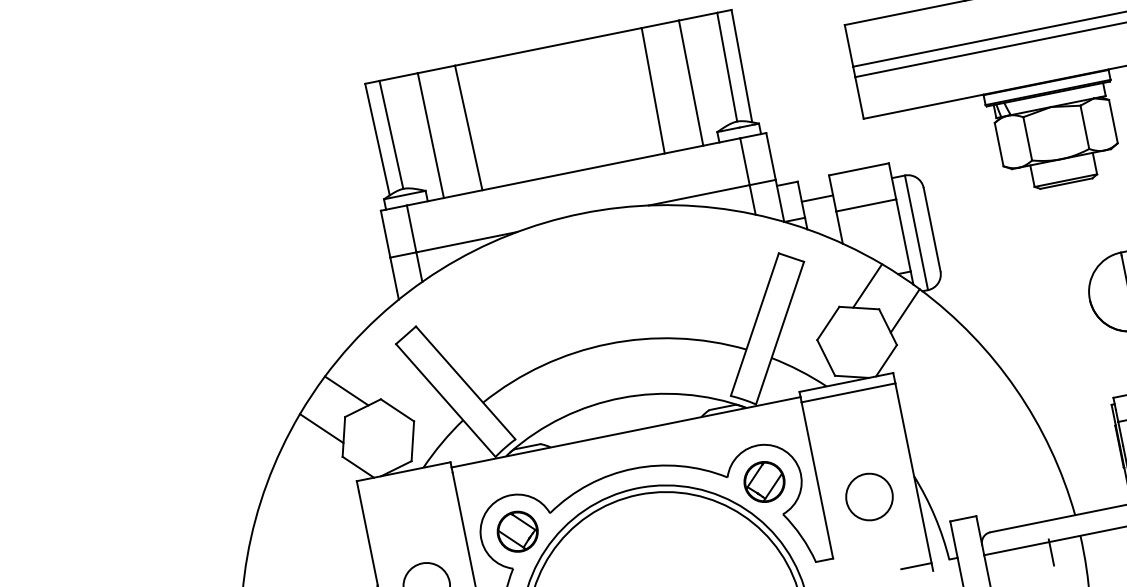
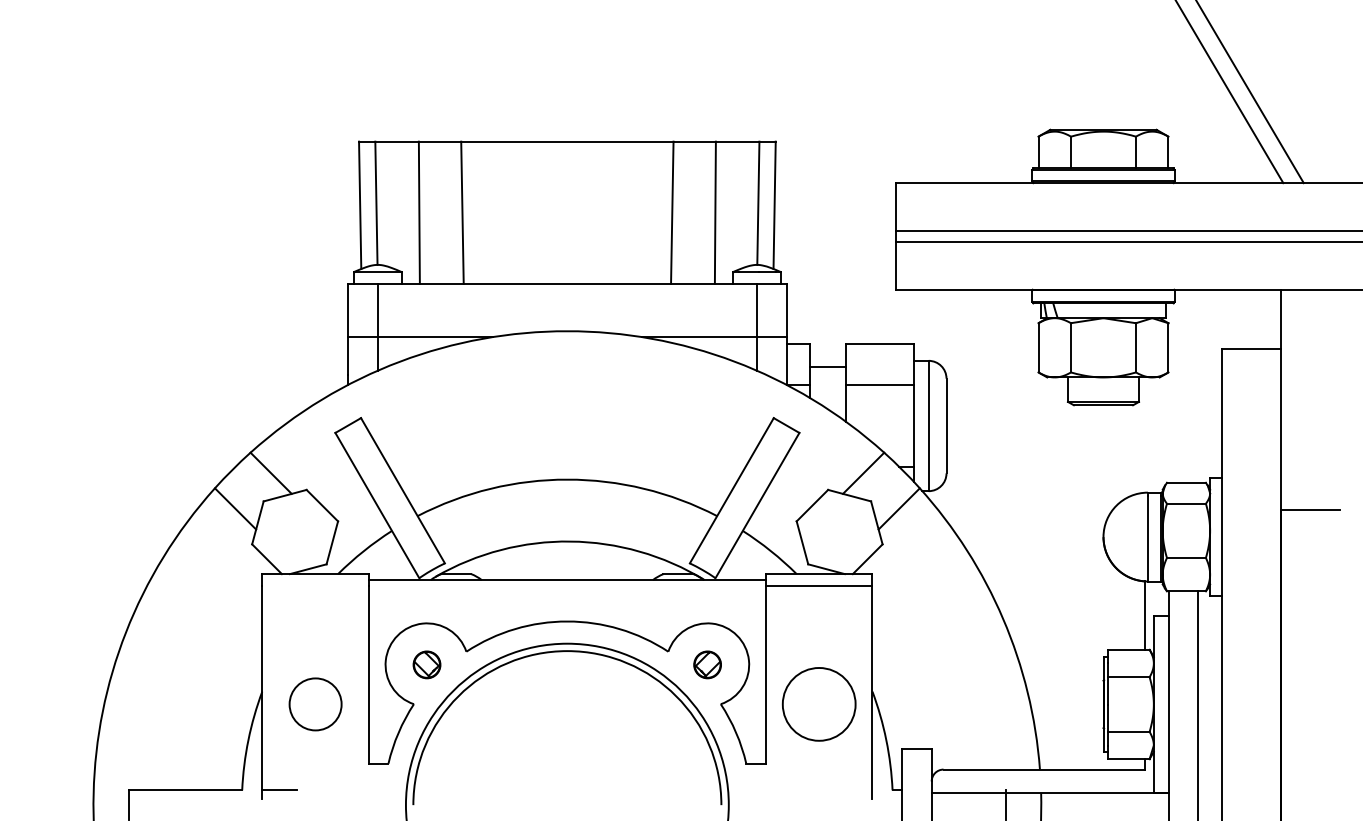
part: (764, 481) -> (707, 664), size x0.6
circle: (868, 497) -> (818, 704), size x1.4
part: (517, 531) -> (426, 664), size x0.6
line: (915, 566) -> (854, 790), removed

